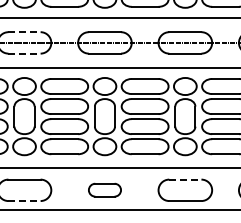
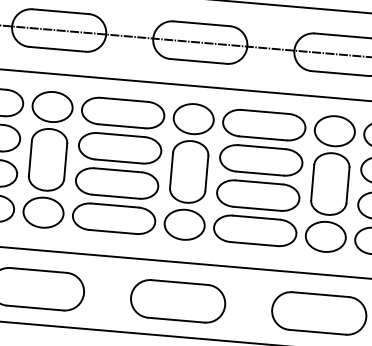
line: (25, 32) -> (62, 12), dashed -> solid
line: (25, 53) -> (59, 49), dashed -> solid
line: (185, 179) -> (321, 294), dashed -> solid
part: (104, 189) -> (177, 299), size x1.67
line: (25, 201) -> (36, 309), dashed -> solid

